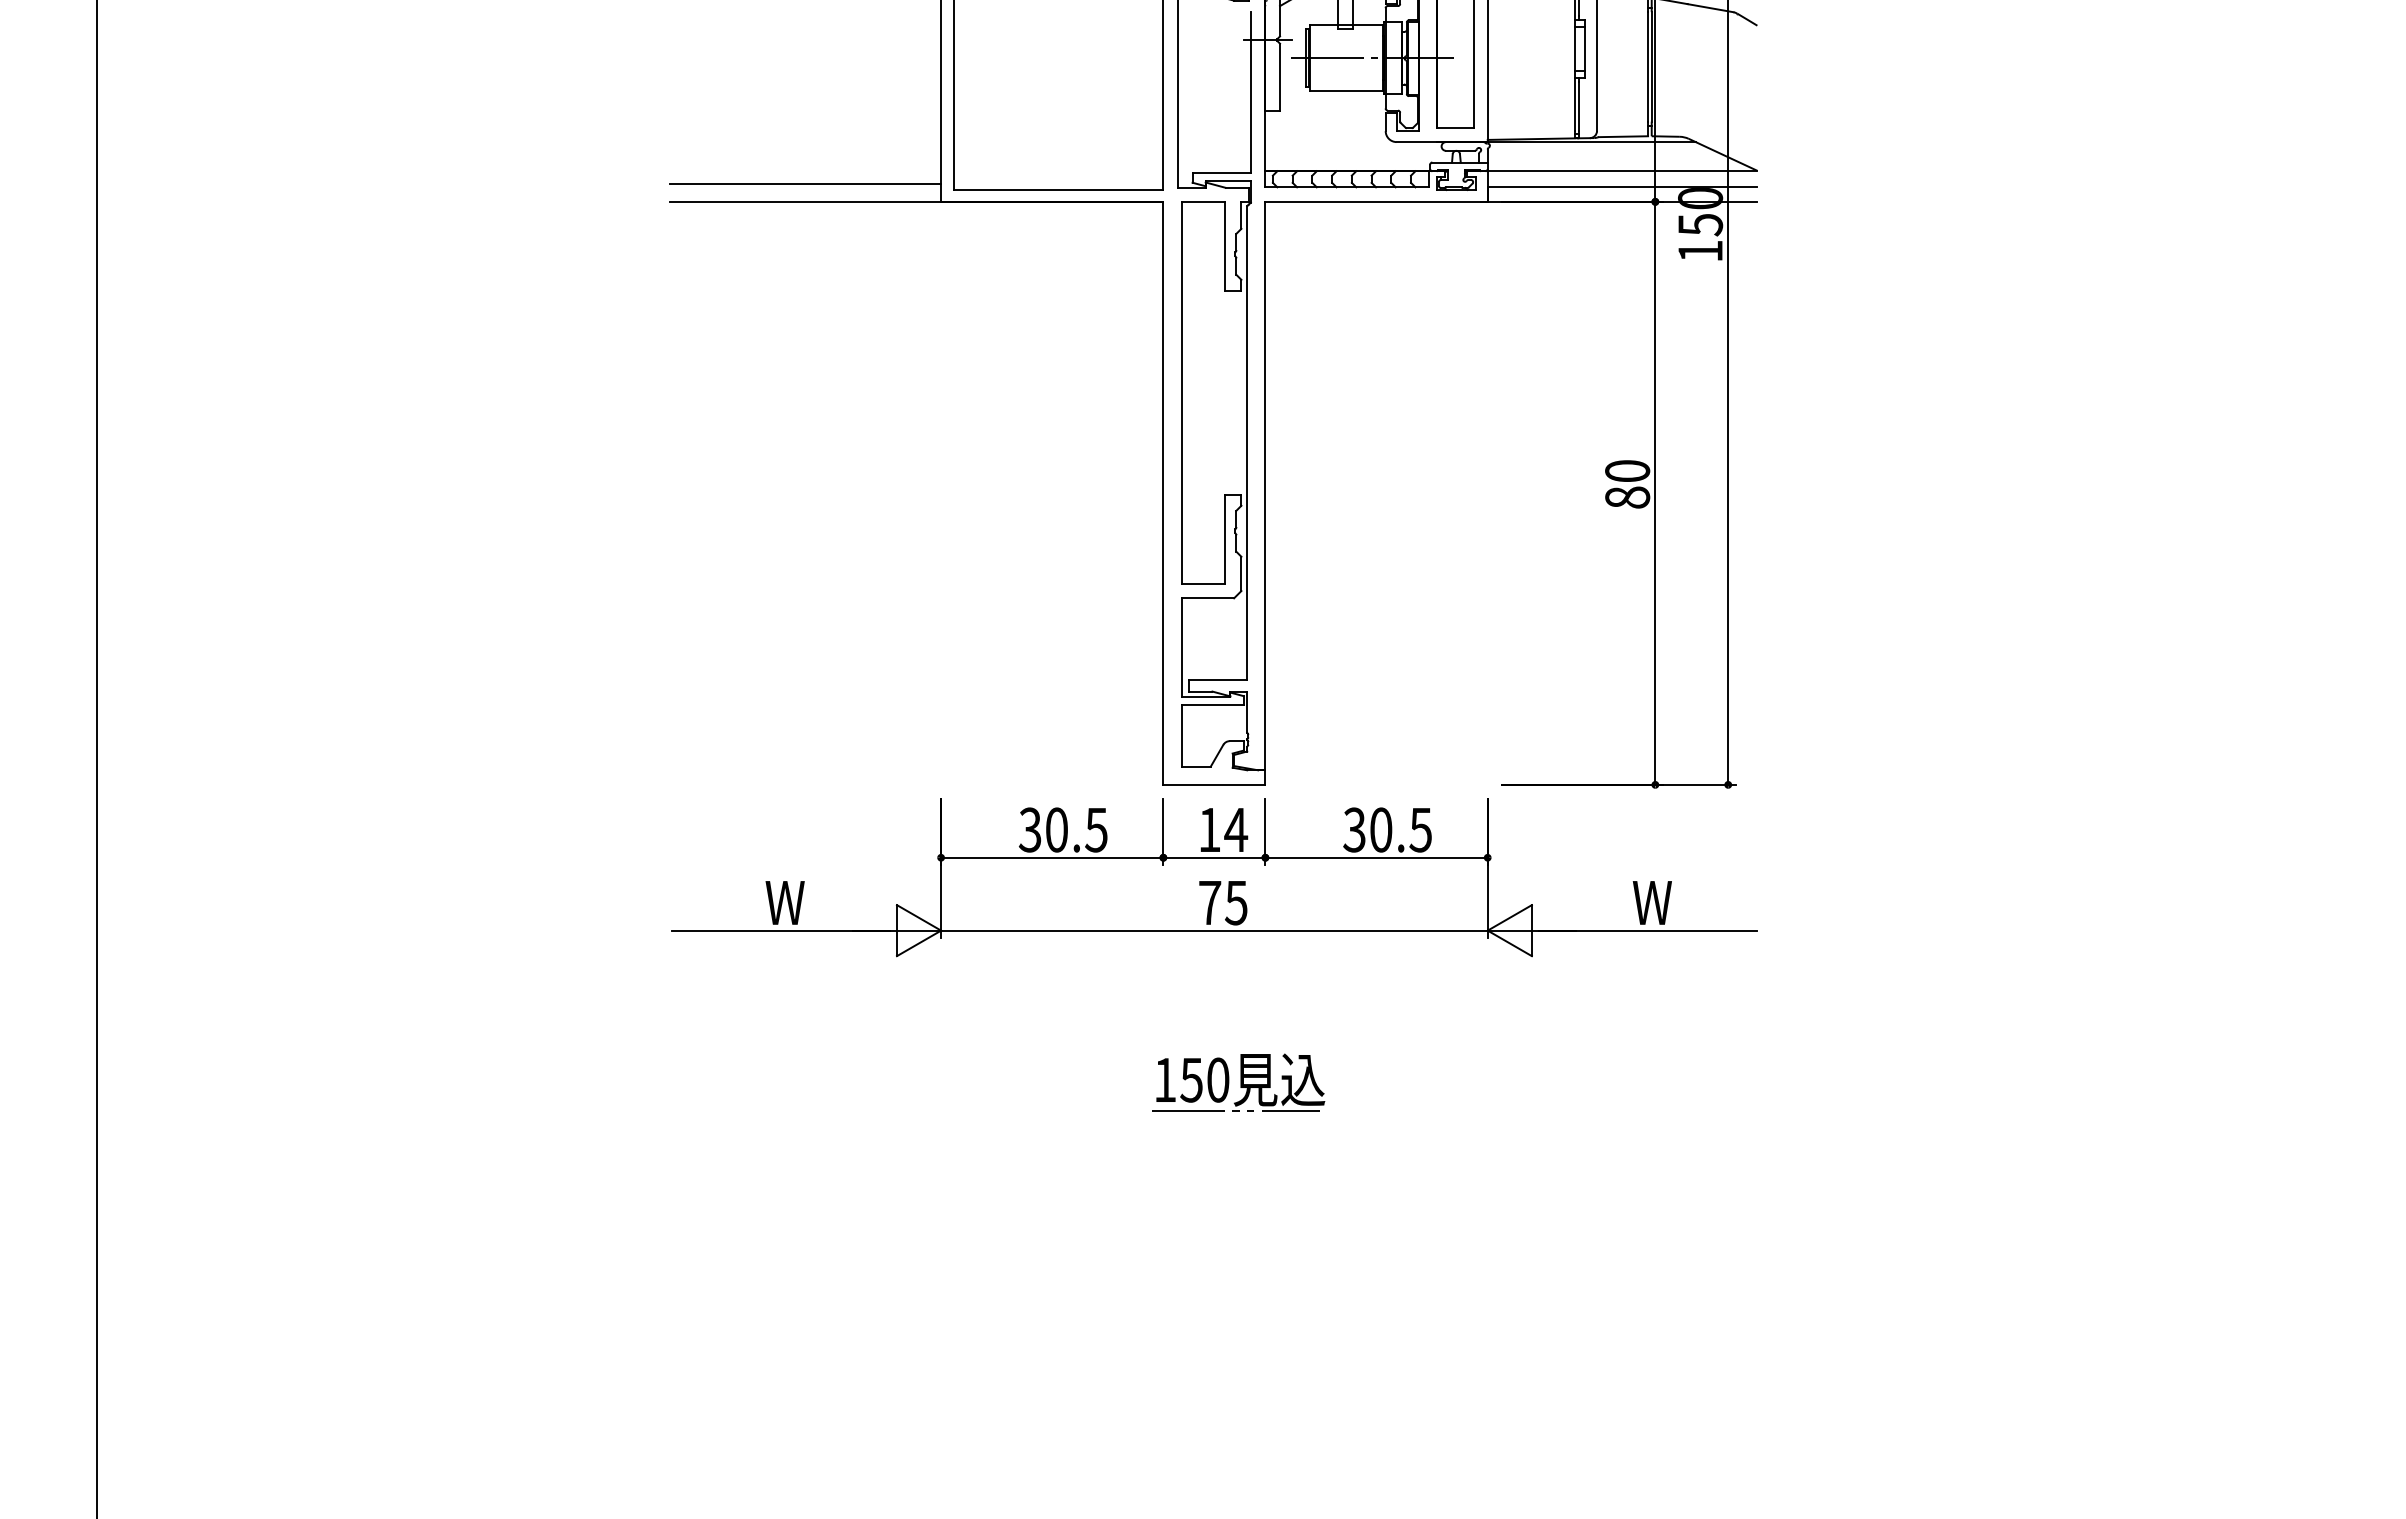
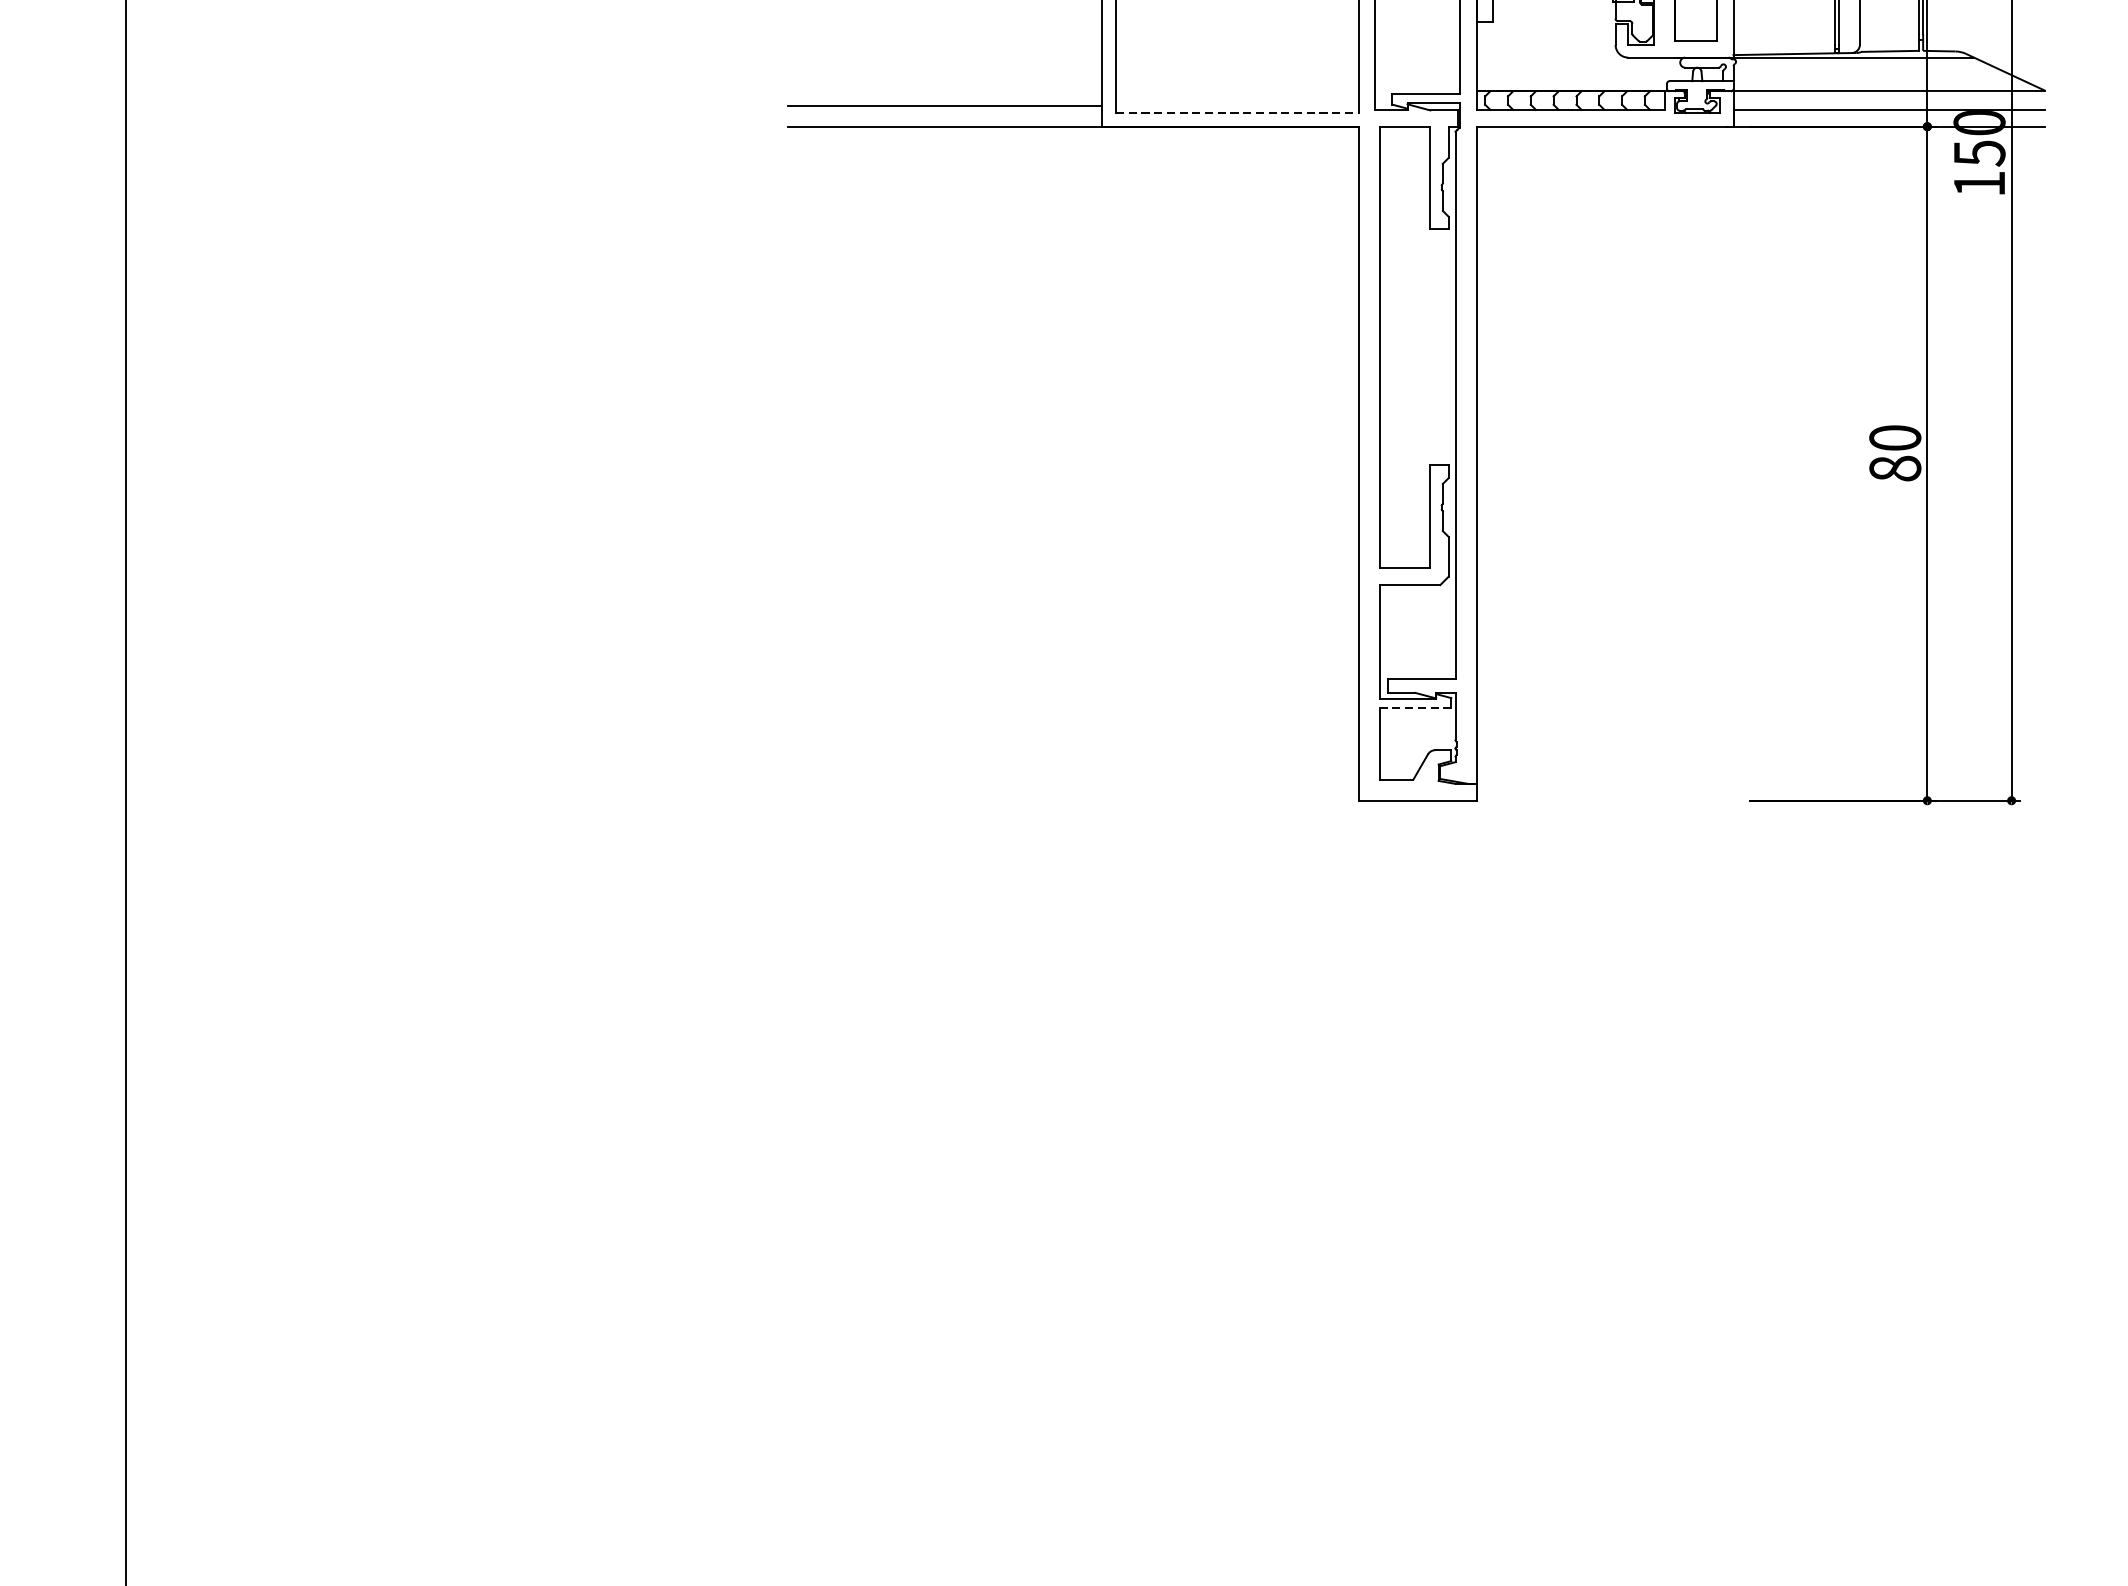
line: (1058, 189) -> (1237, 112), solid -> dashed
line: (1212, 704) -> (1415, 707), solid -> dashed
part: (1214, 877) -> (1417, 907), removed
part: (1238, 1082) -> (1445, 1144), removed

